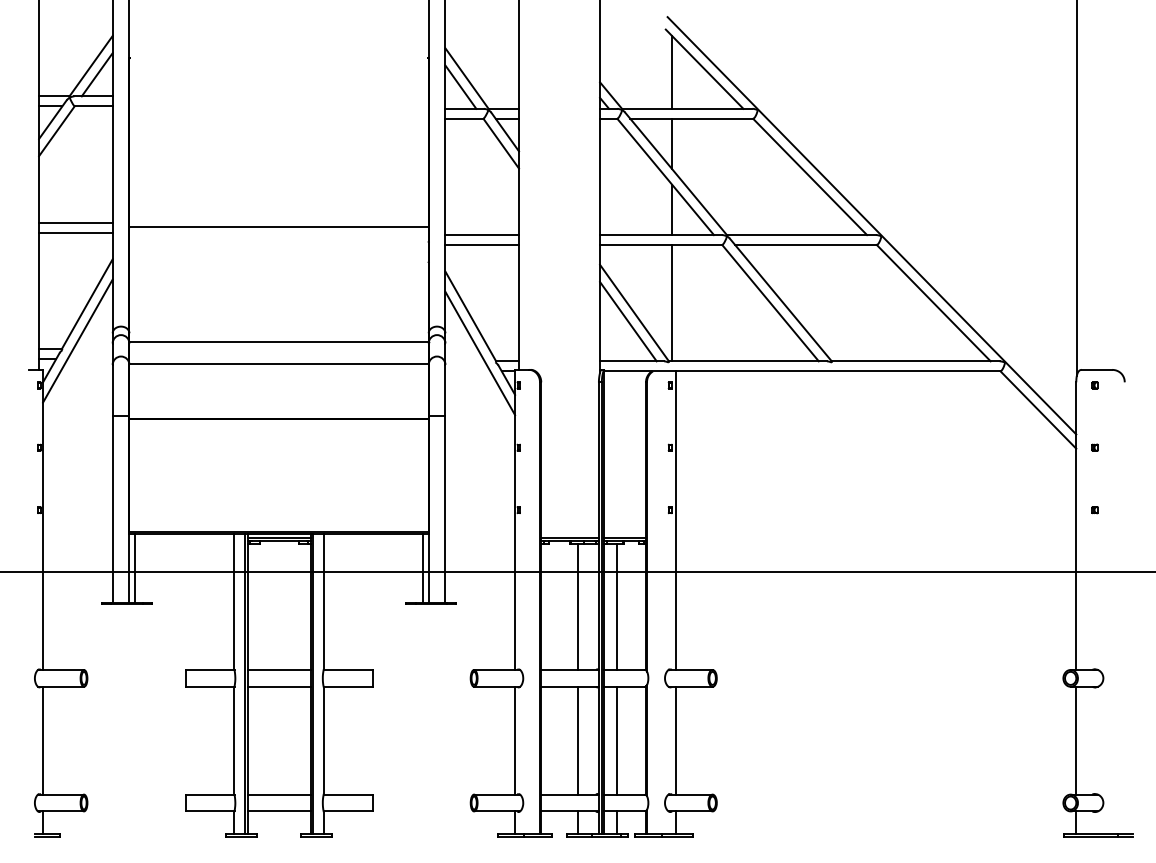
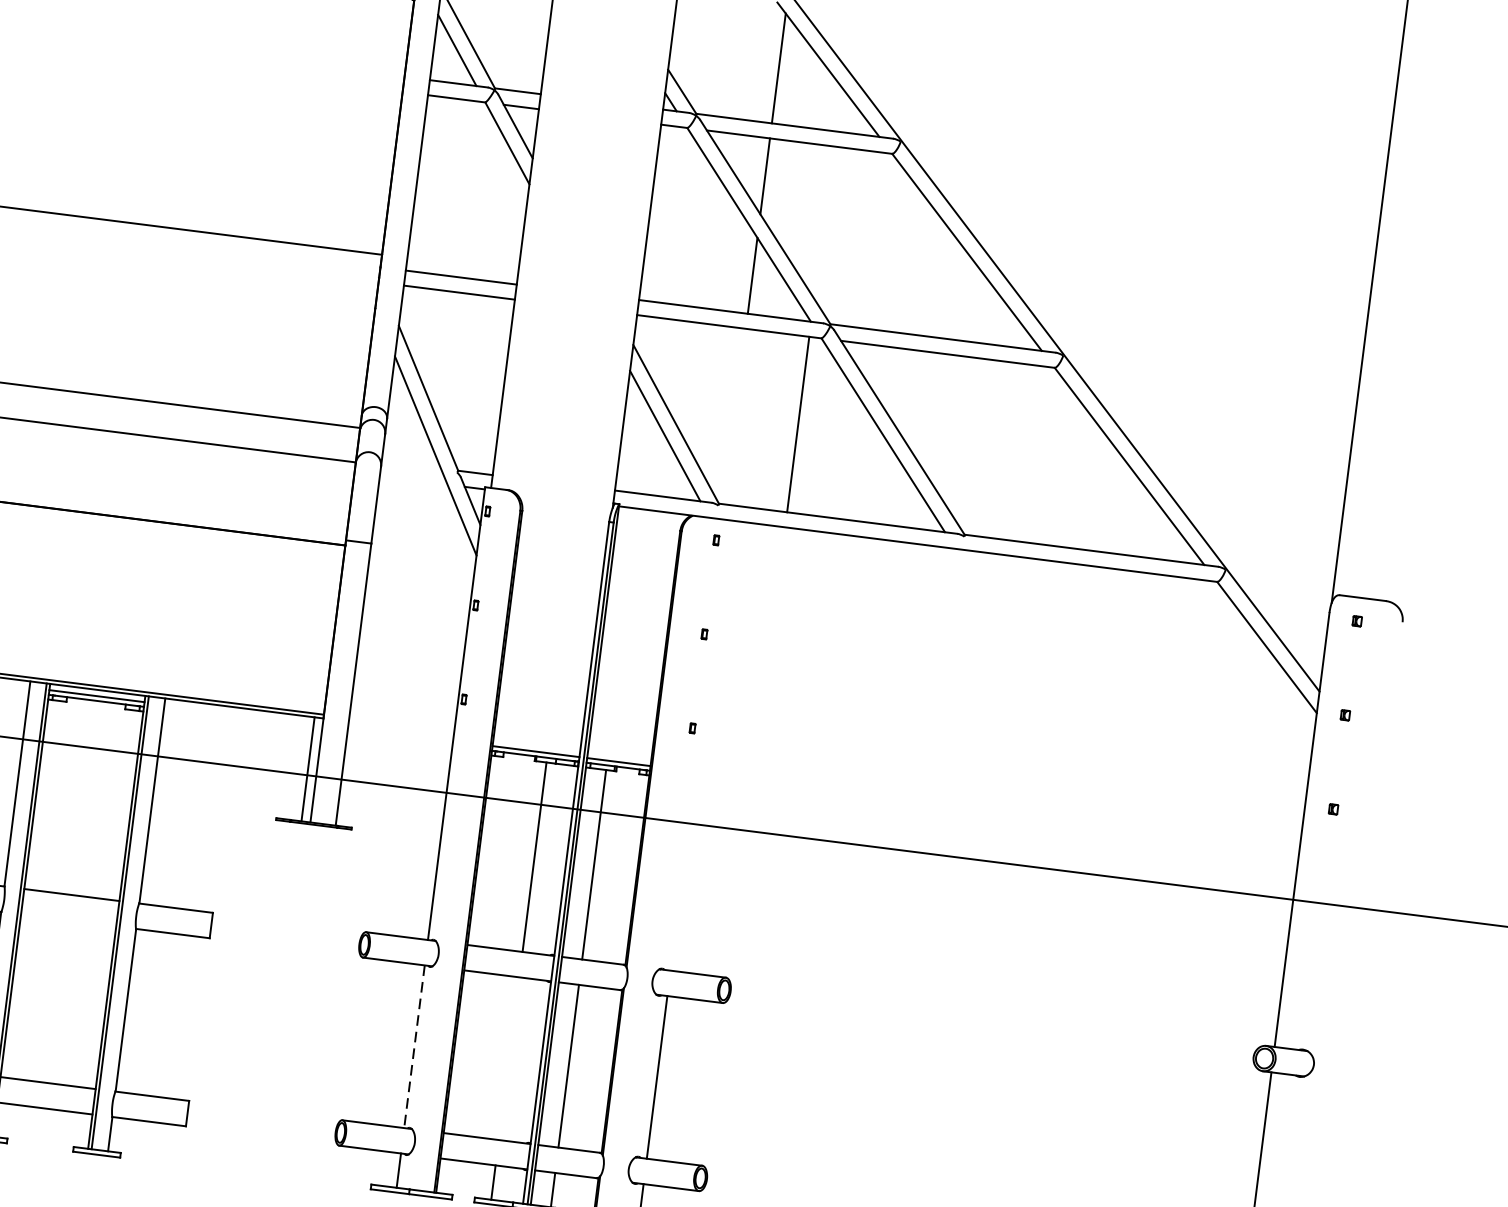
line: (672, 303) -> (798, 425), moved
line: (675, 520) -> (698, 745), removed
line: (278, 686) -> (67, 919), removed
line: (515, 740) -> (415, 1046), solid -> dashed
line: (577, 740) -> (508, 1058), removed

